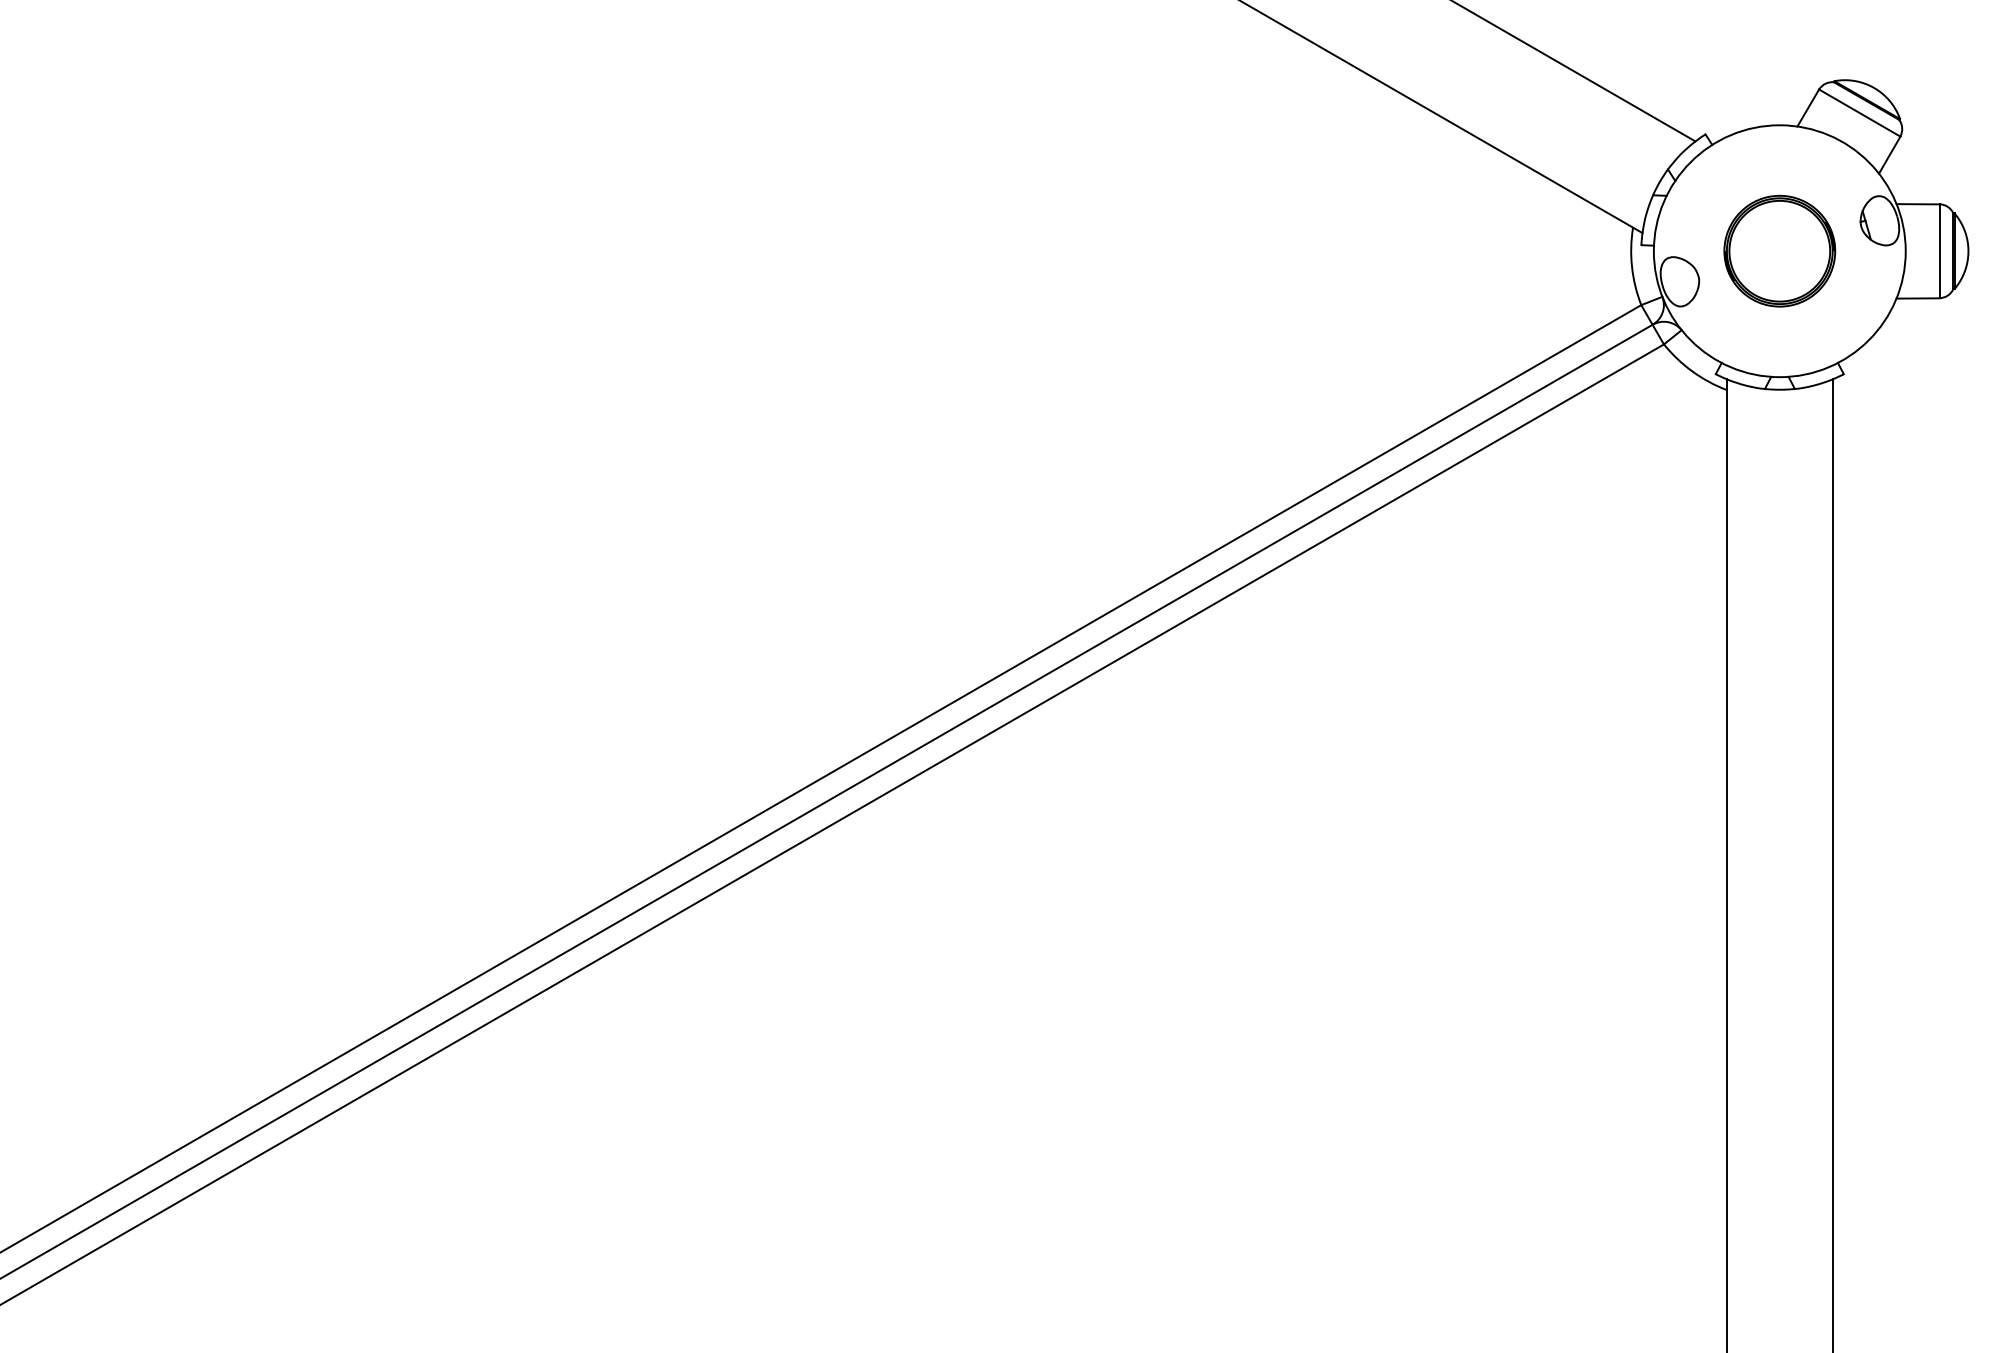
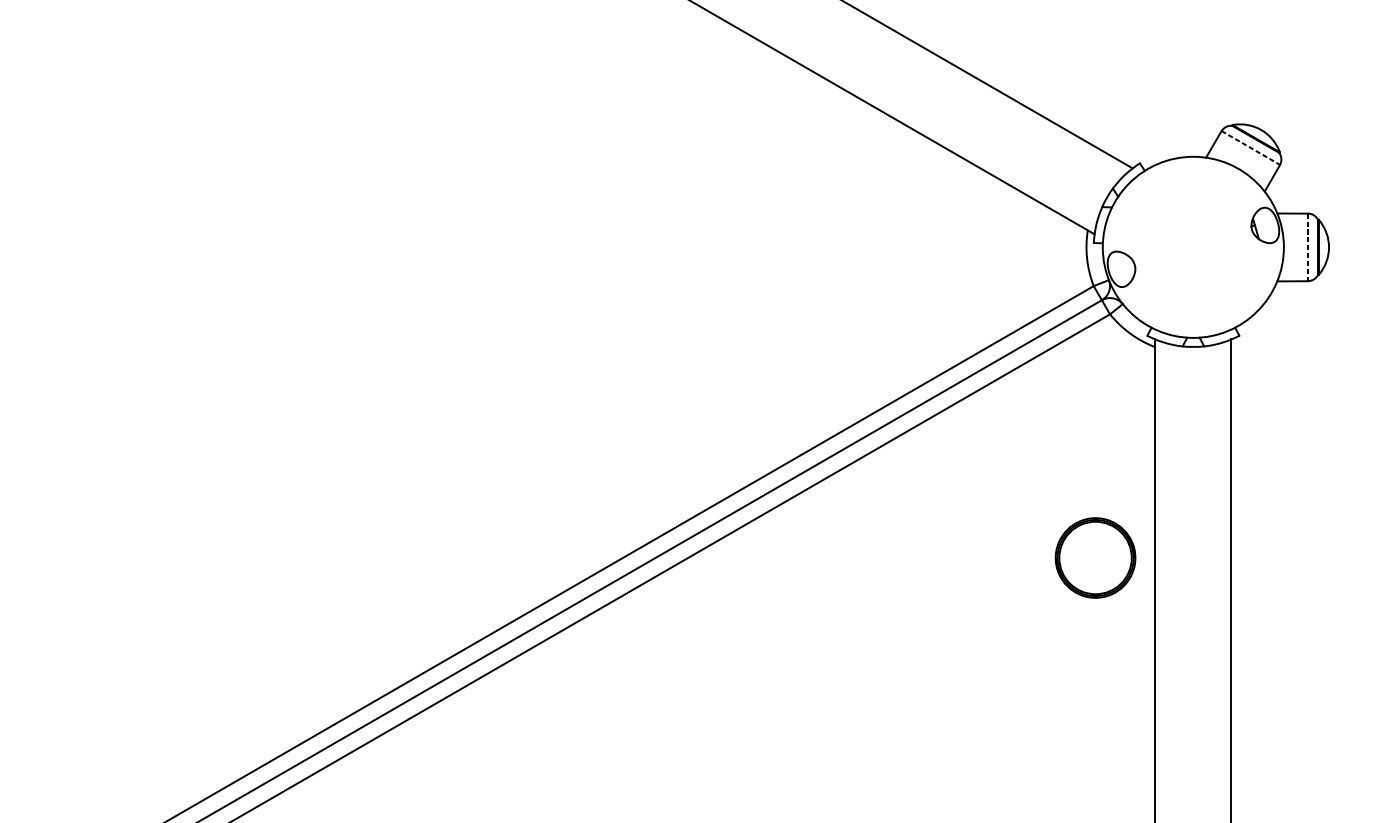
line: (1860, 113) -> (1251, 148), solid -> dashed
part: (1779, 250) -> (1095, 557), moved
line: (1939, 251) -> (1308, 247), solid -> dashed

